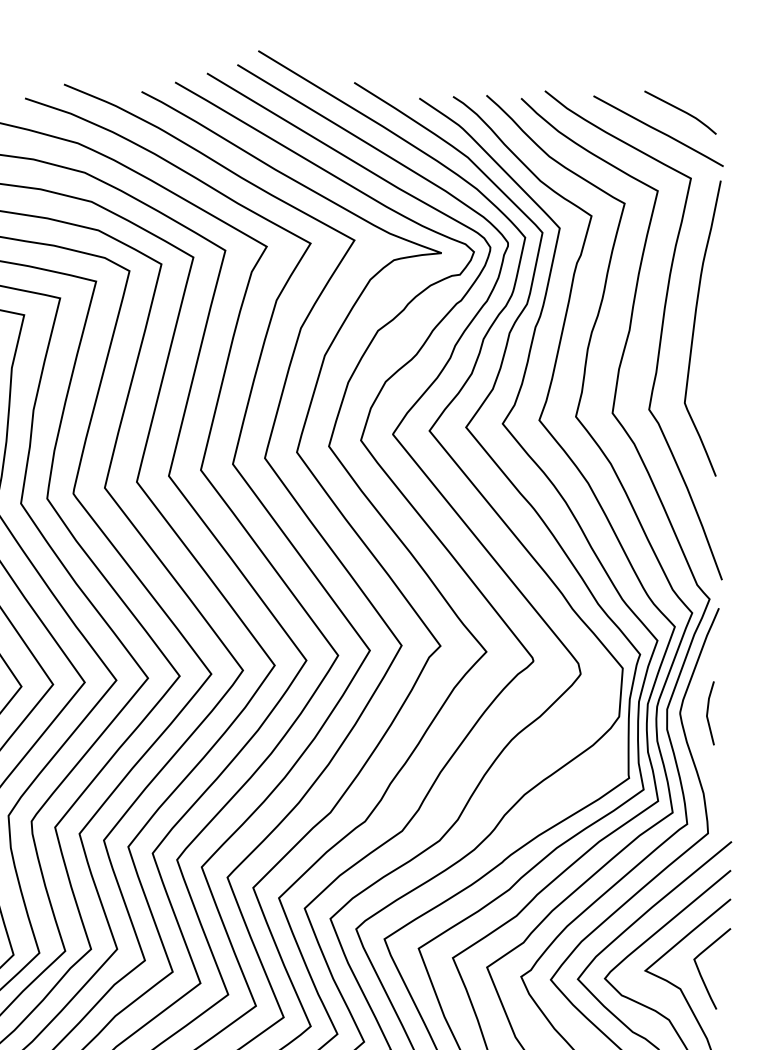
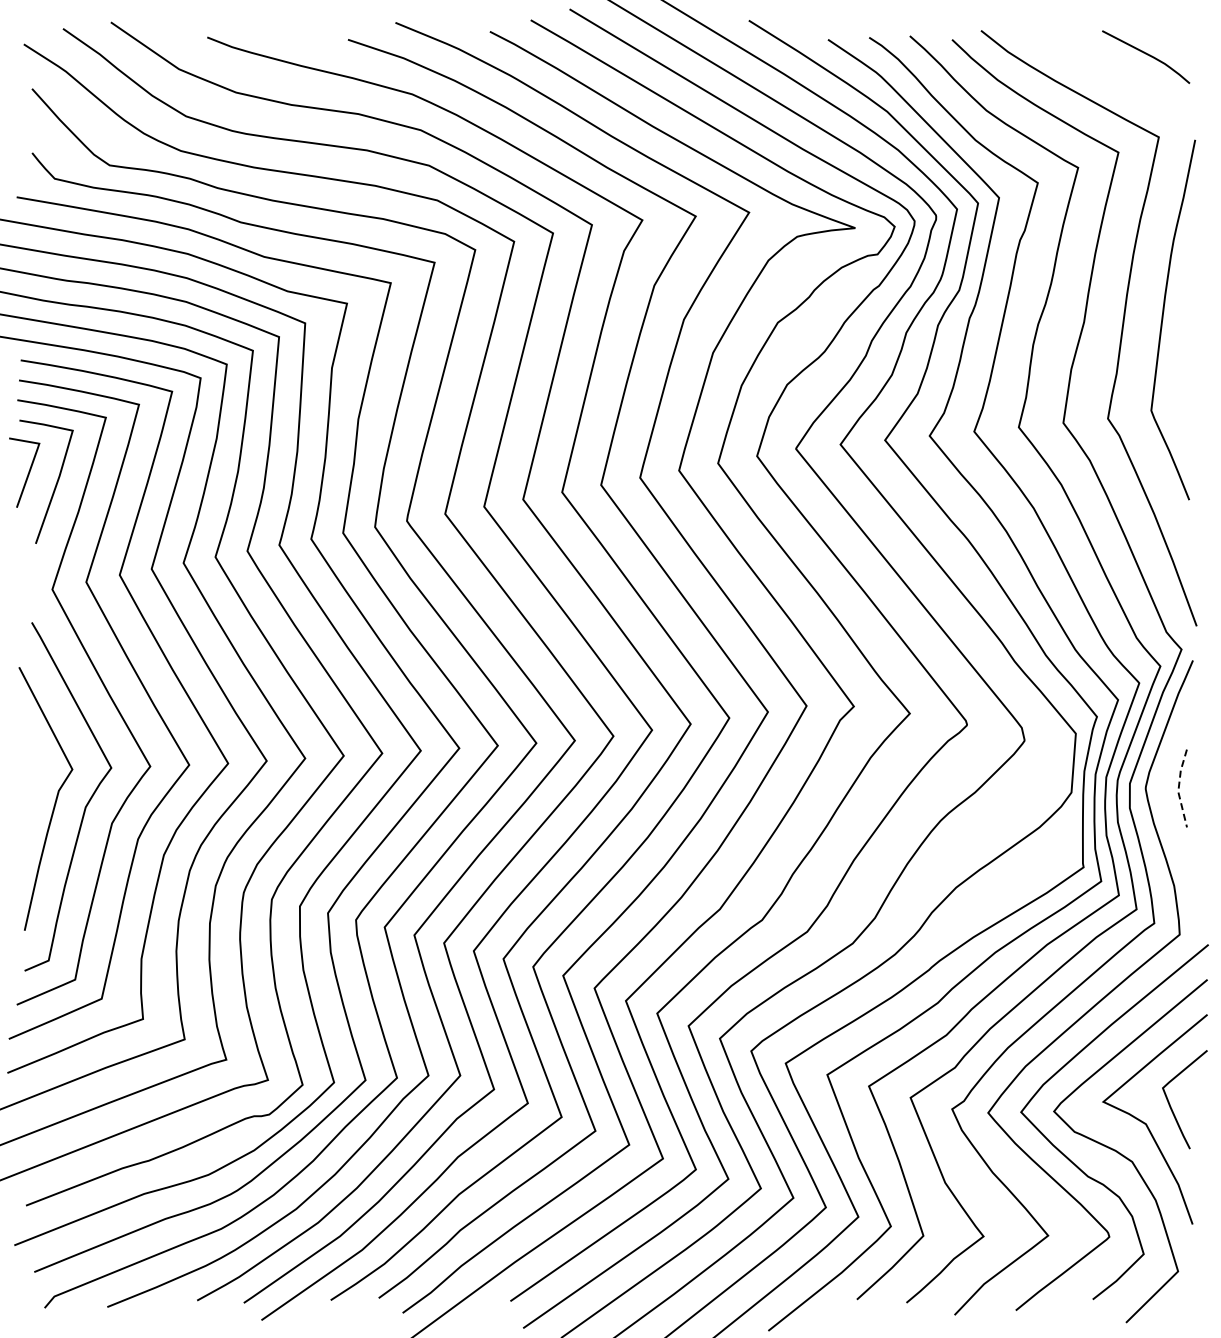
line: (658, 131) -> (1119, 79), removed
line: (707, 714) -> (1178, 789), solid -> dashed

